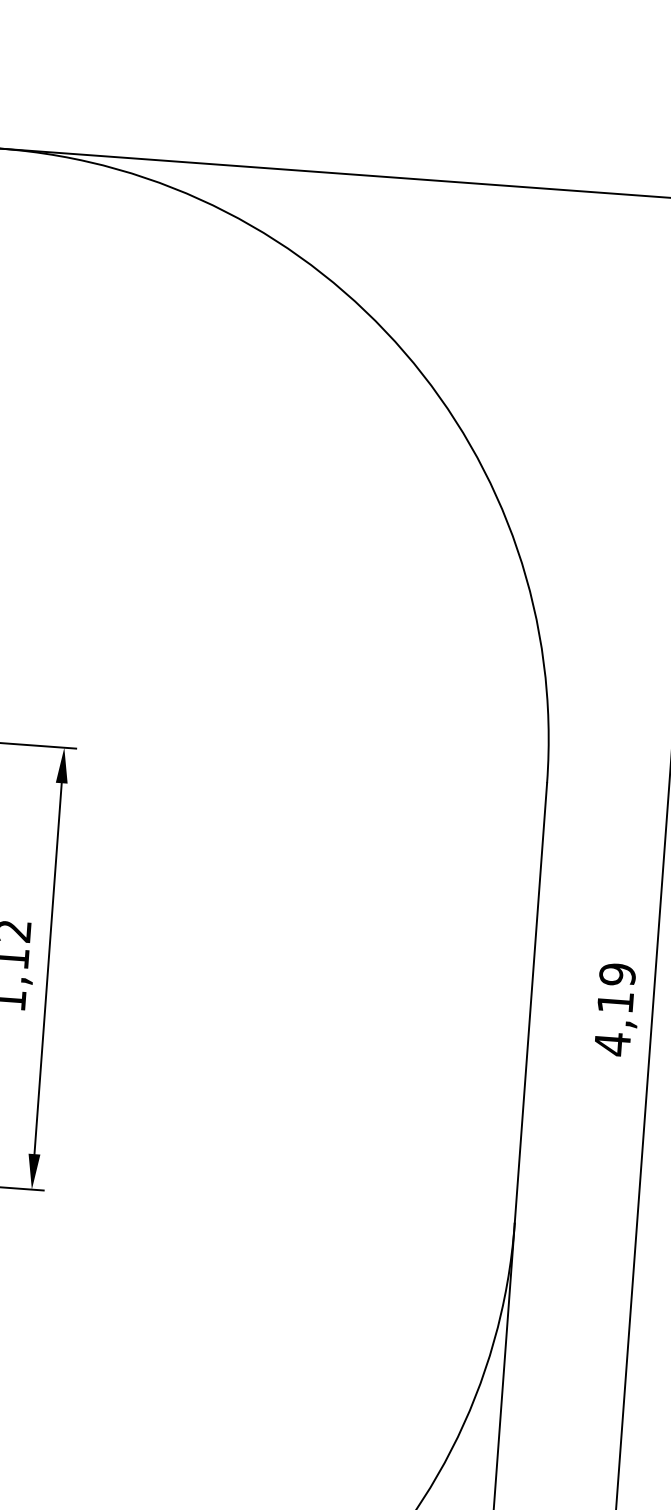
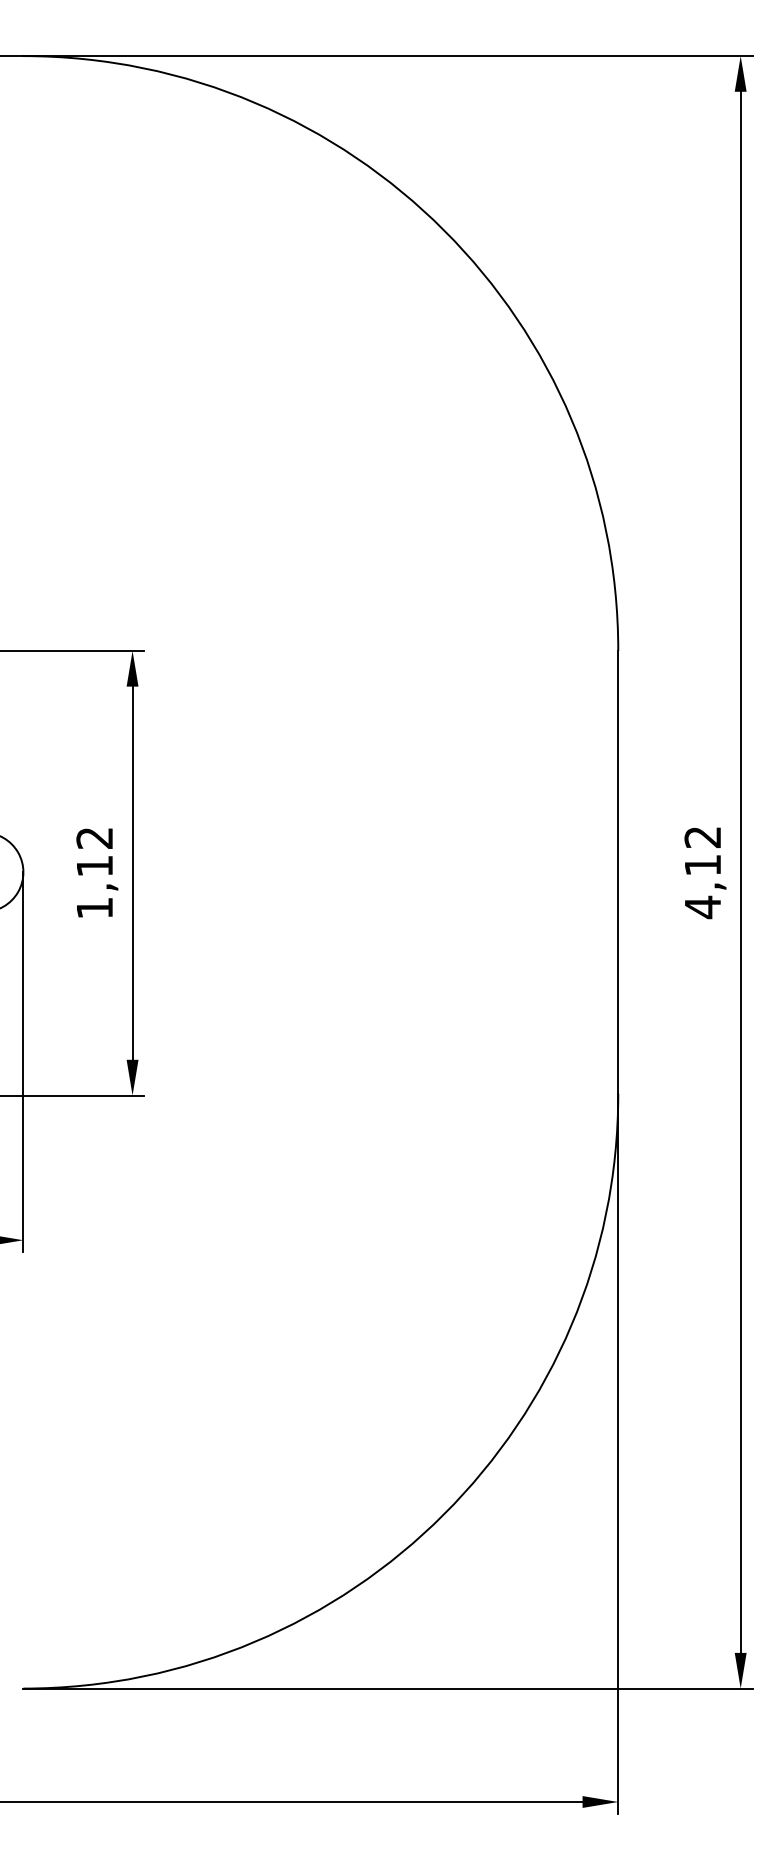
text: (617, 974) -> (702, 837), 4,19 -> 4,12

